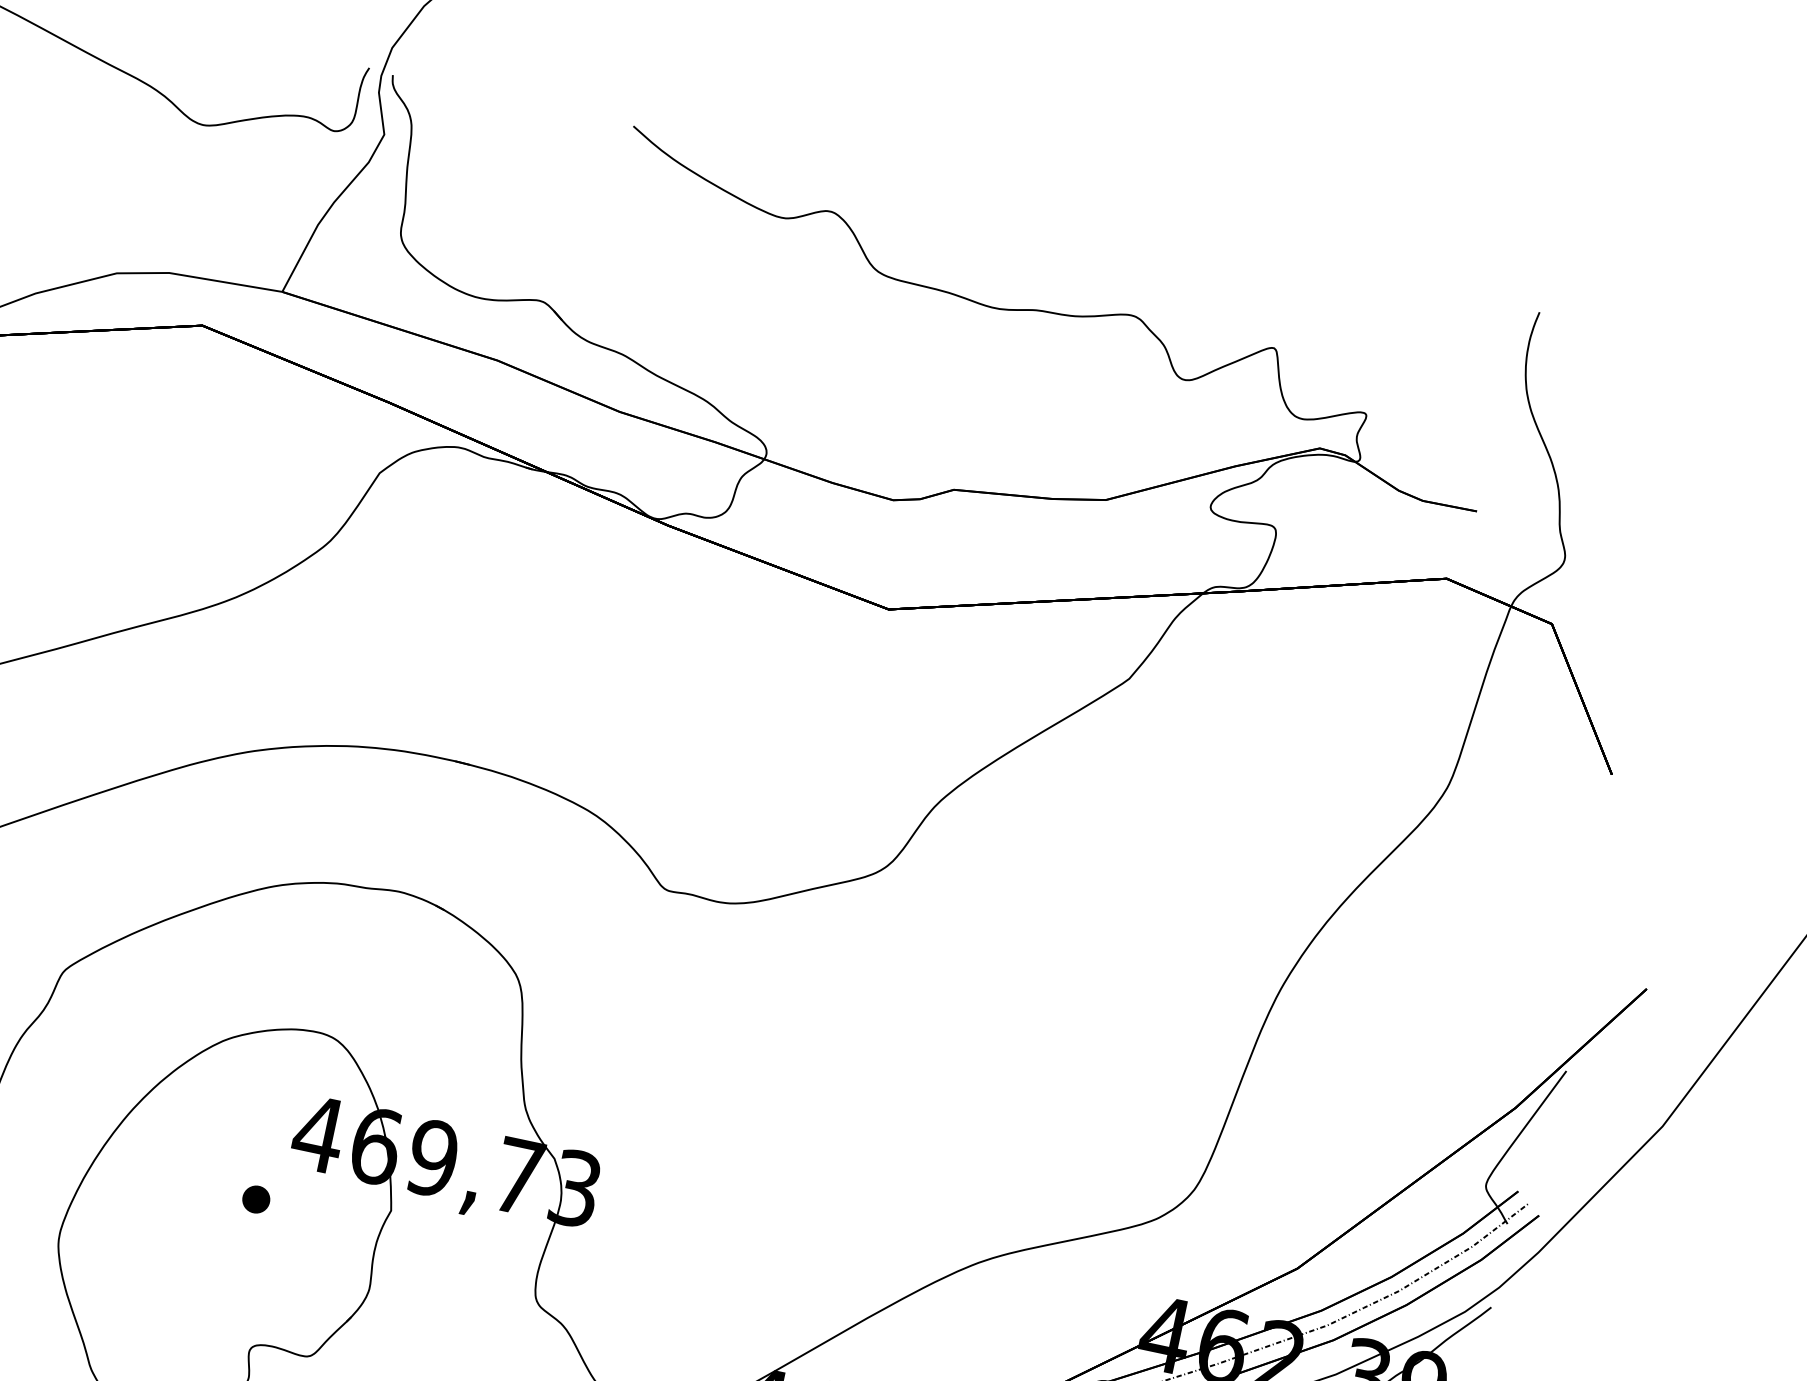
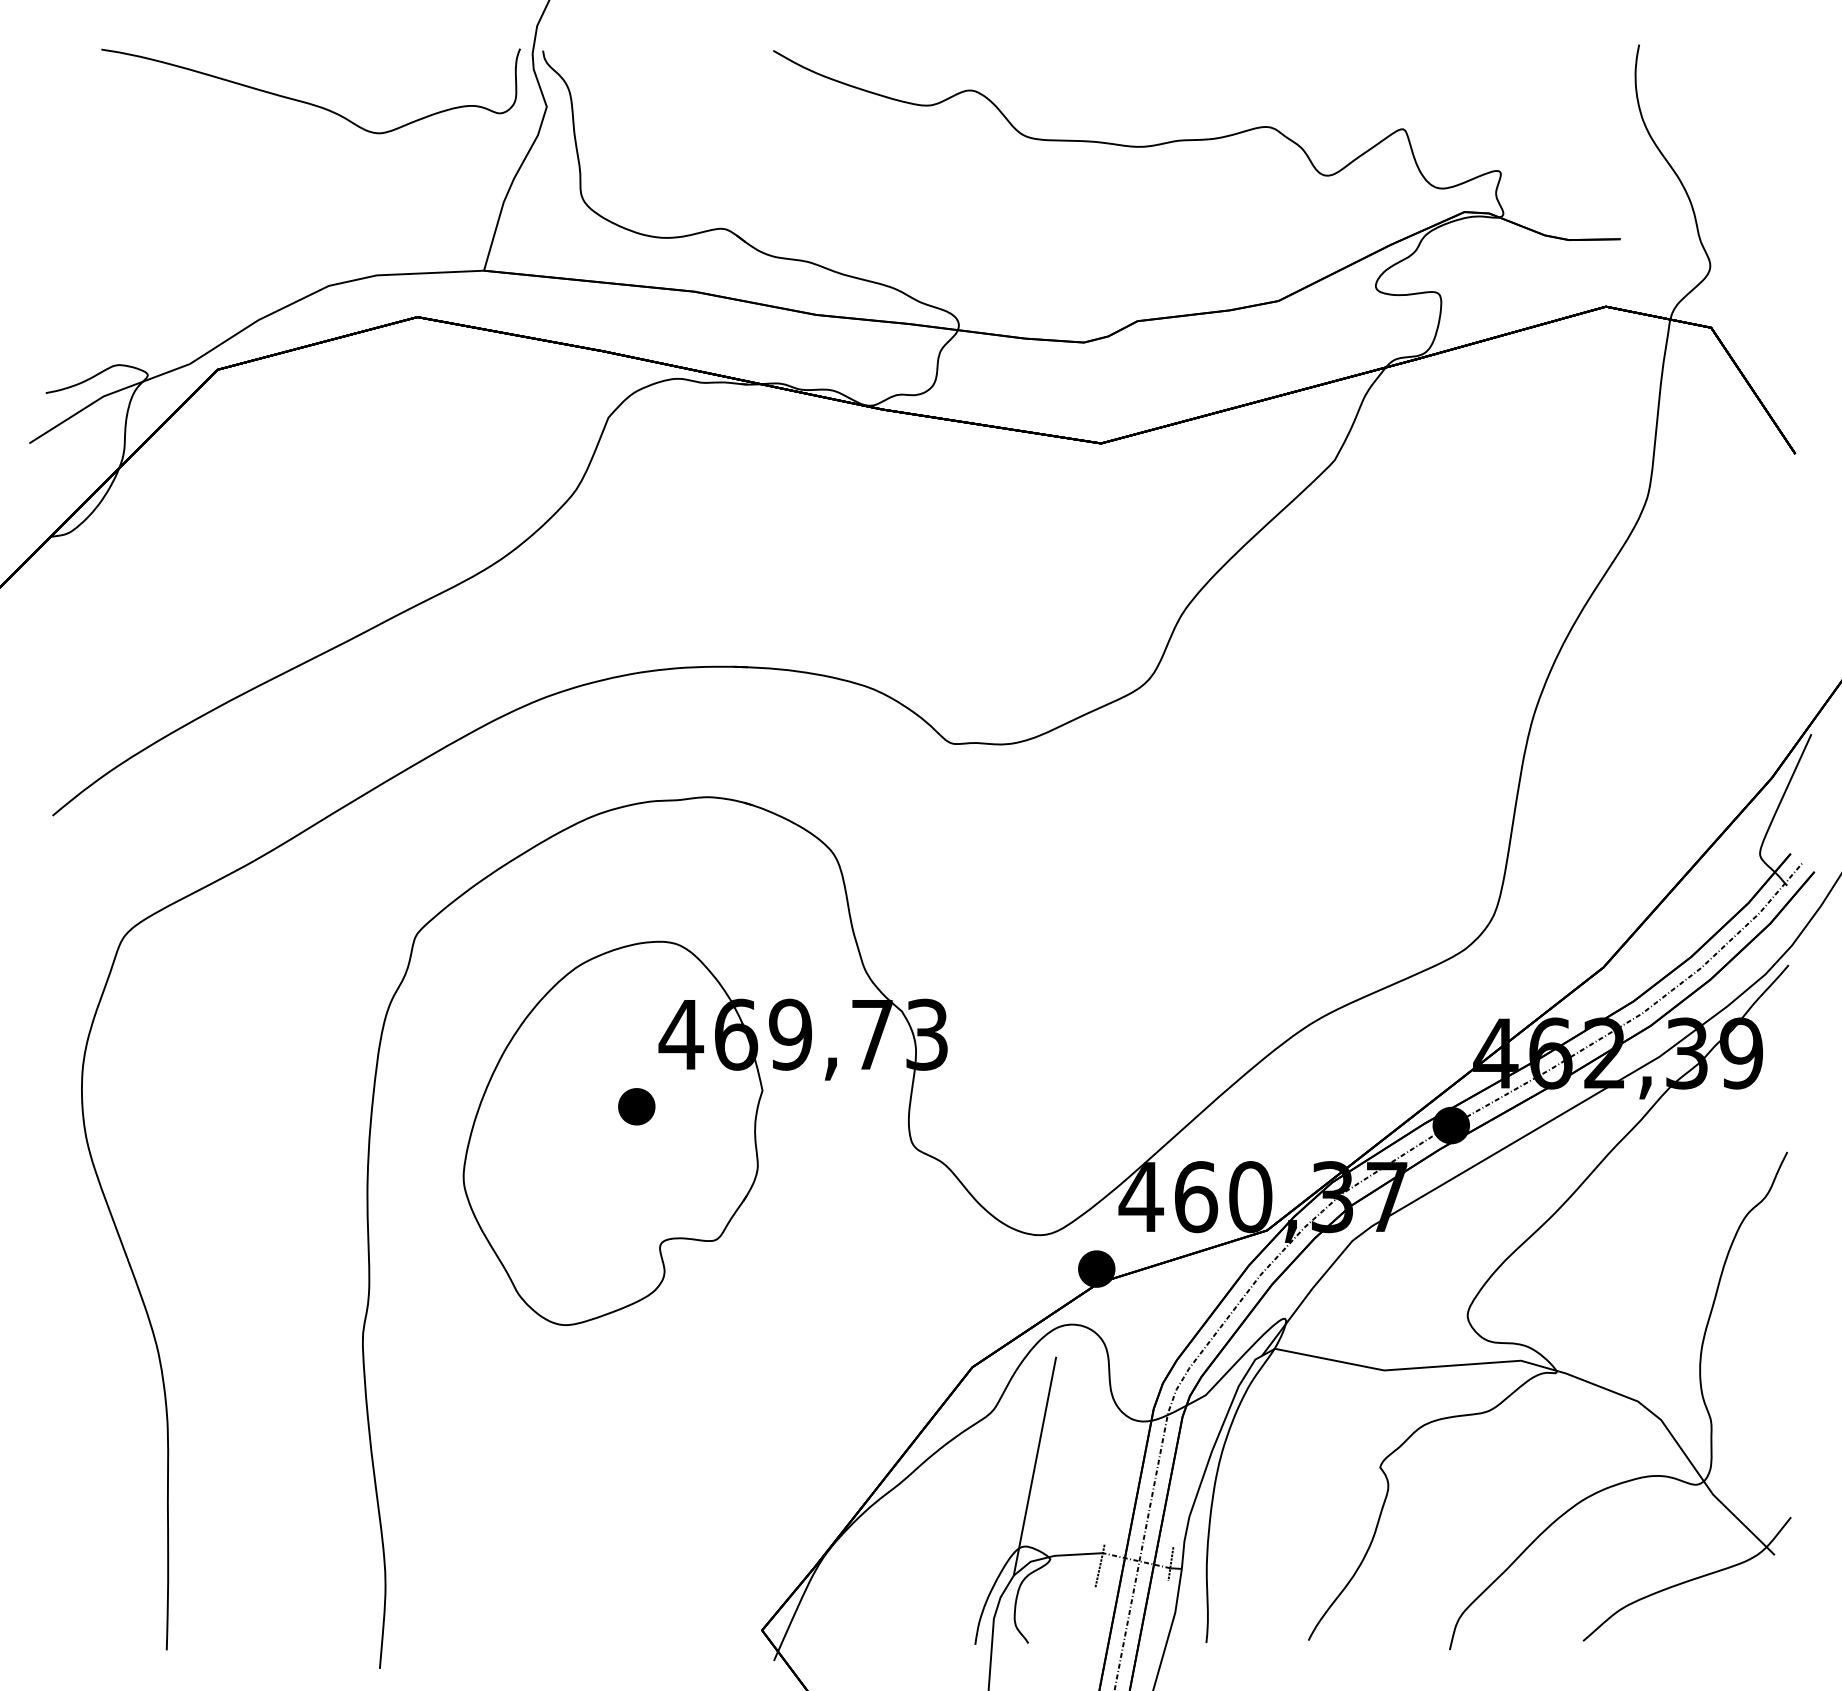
part: (255, 1199) -> (636, 1106), size x1.43

